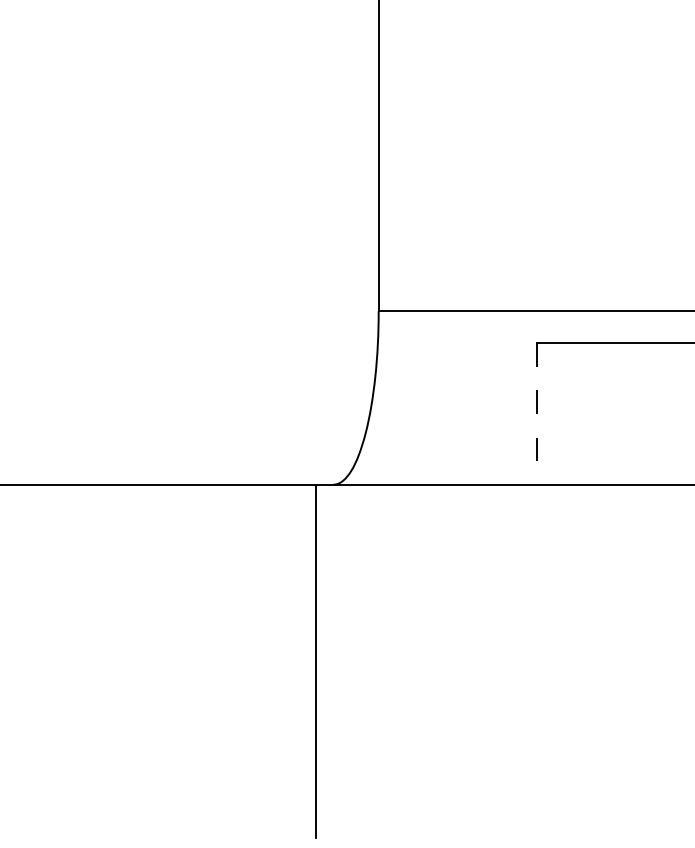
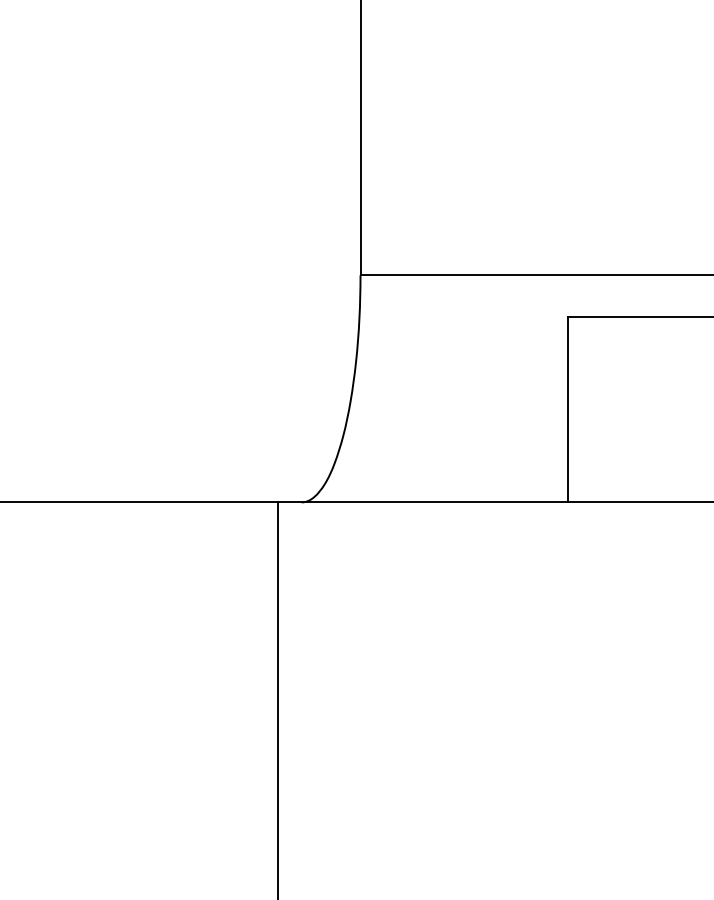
line: (536, 414) -> (567, 410), dashed -> solid

